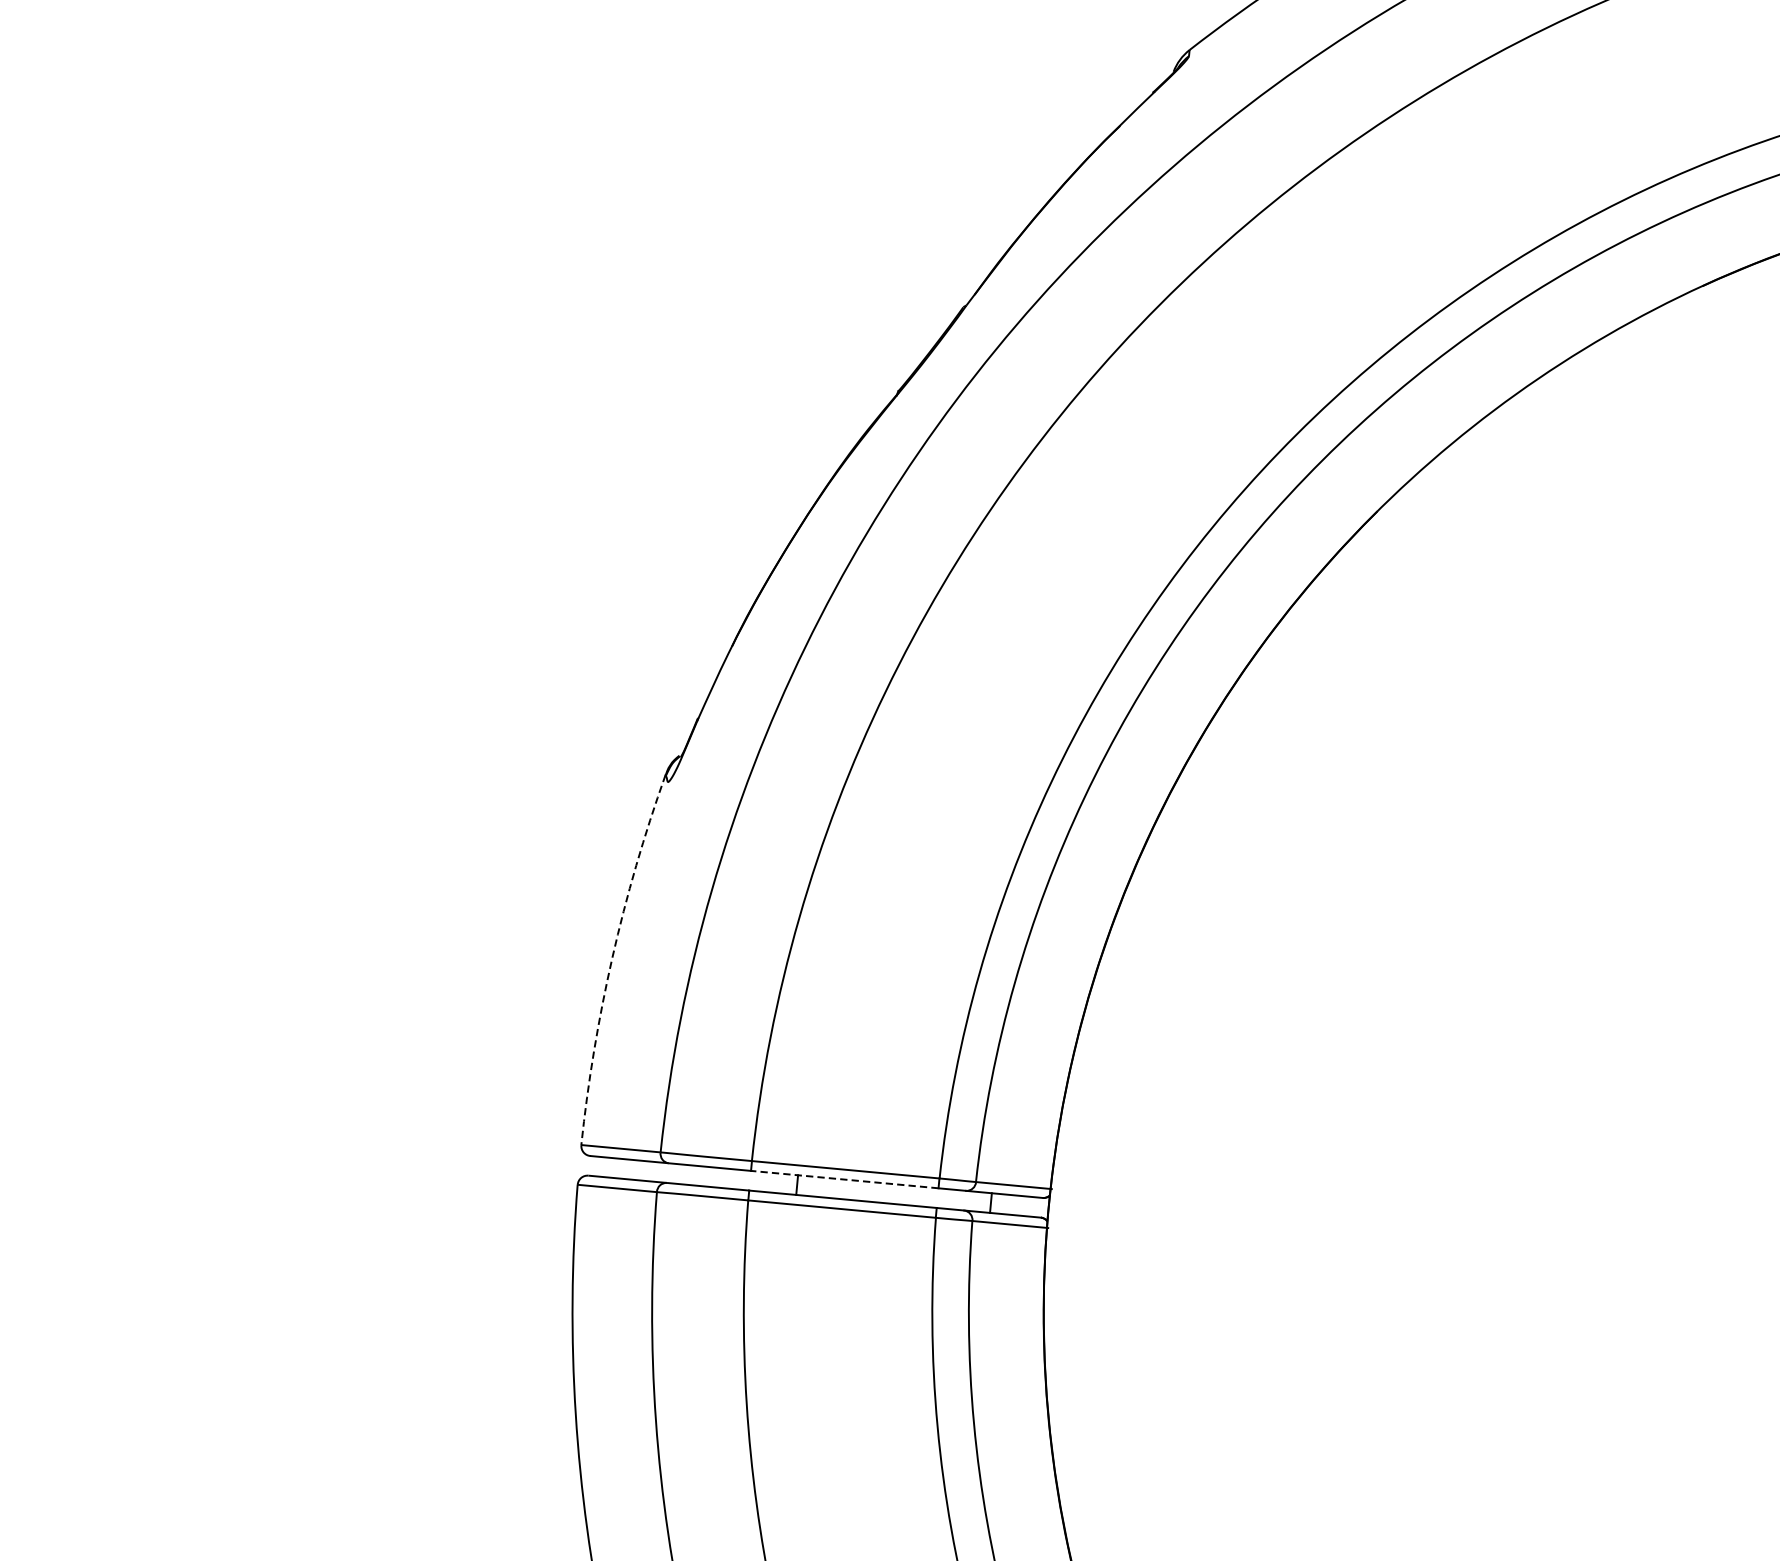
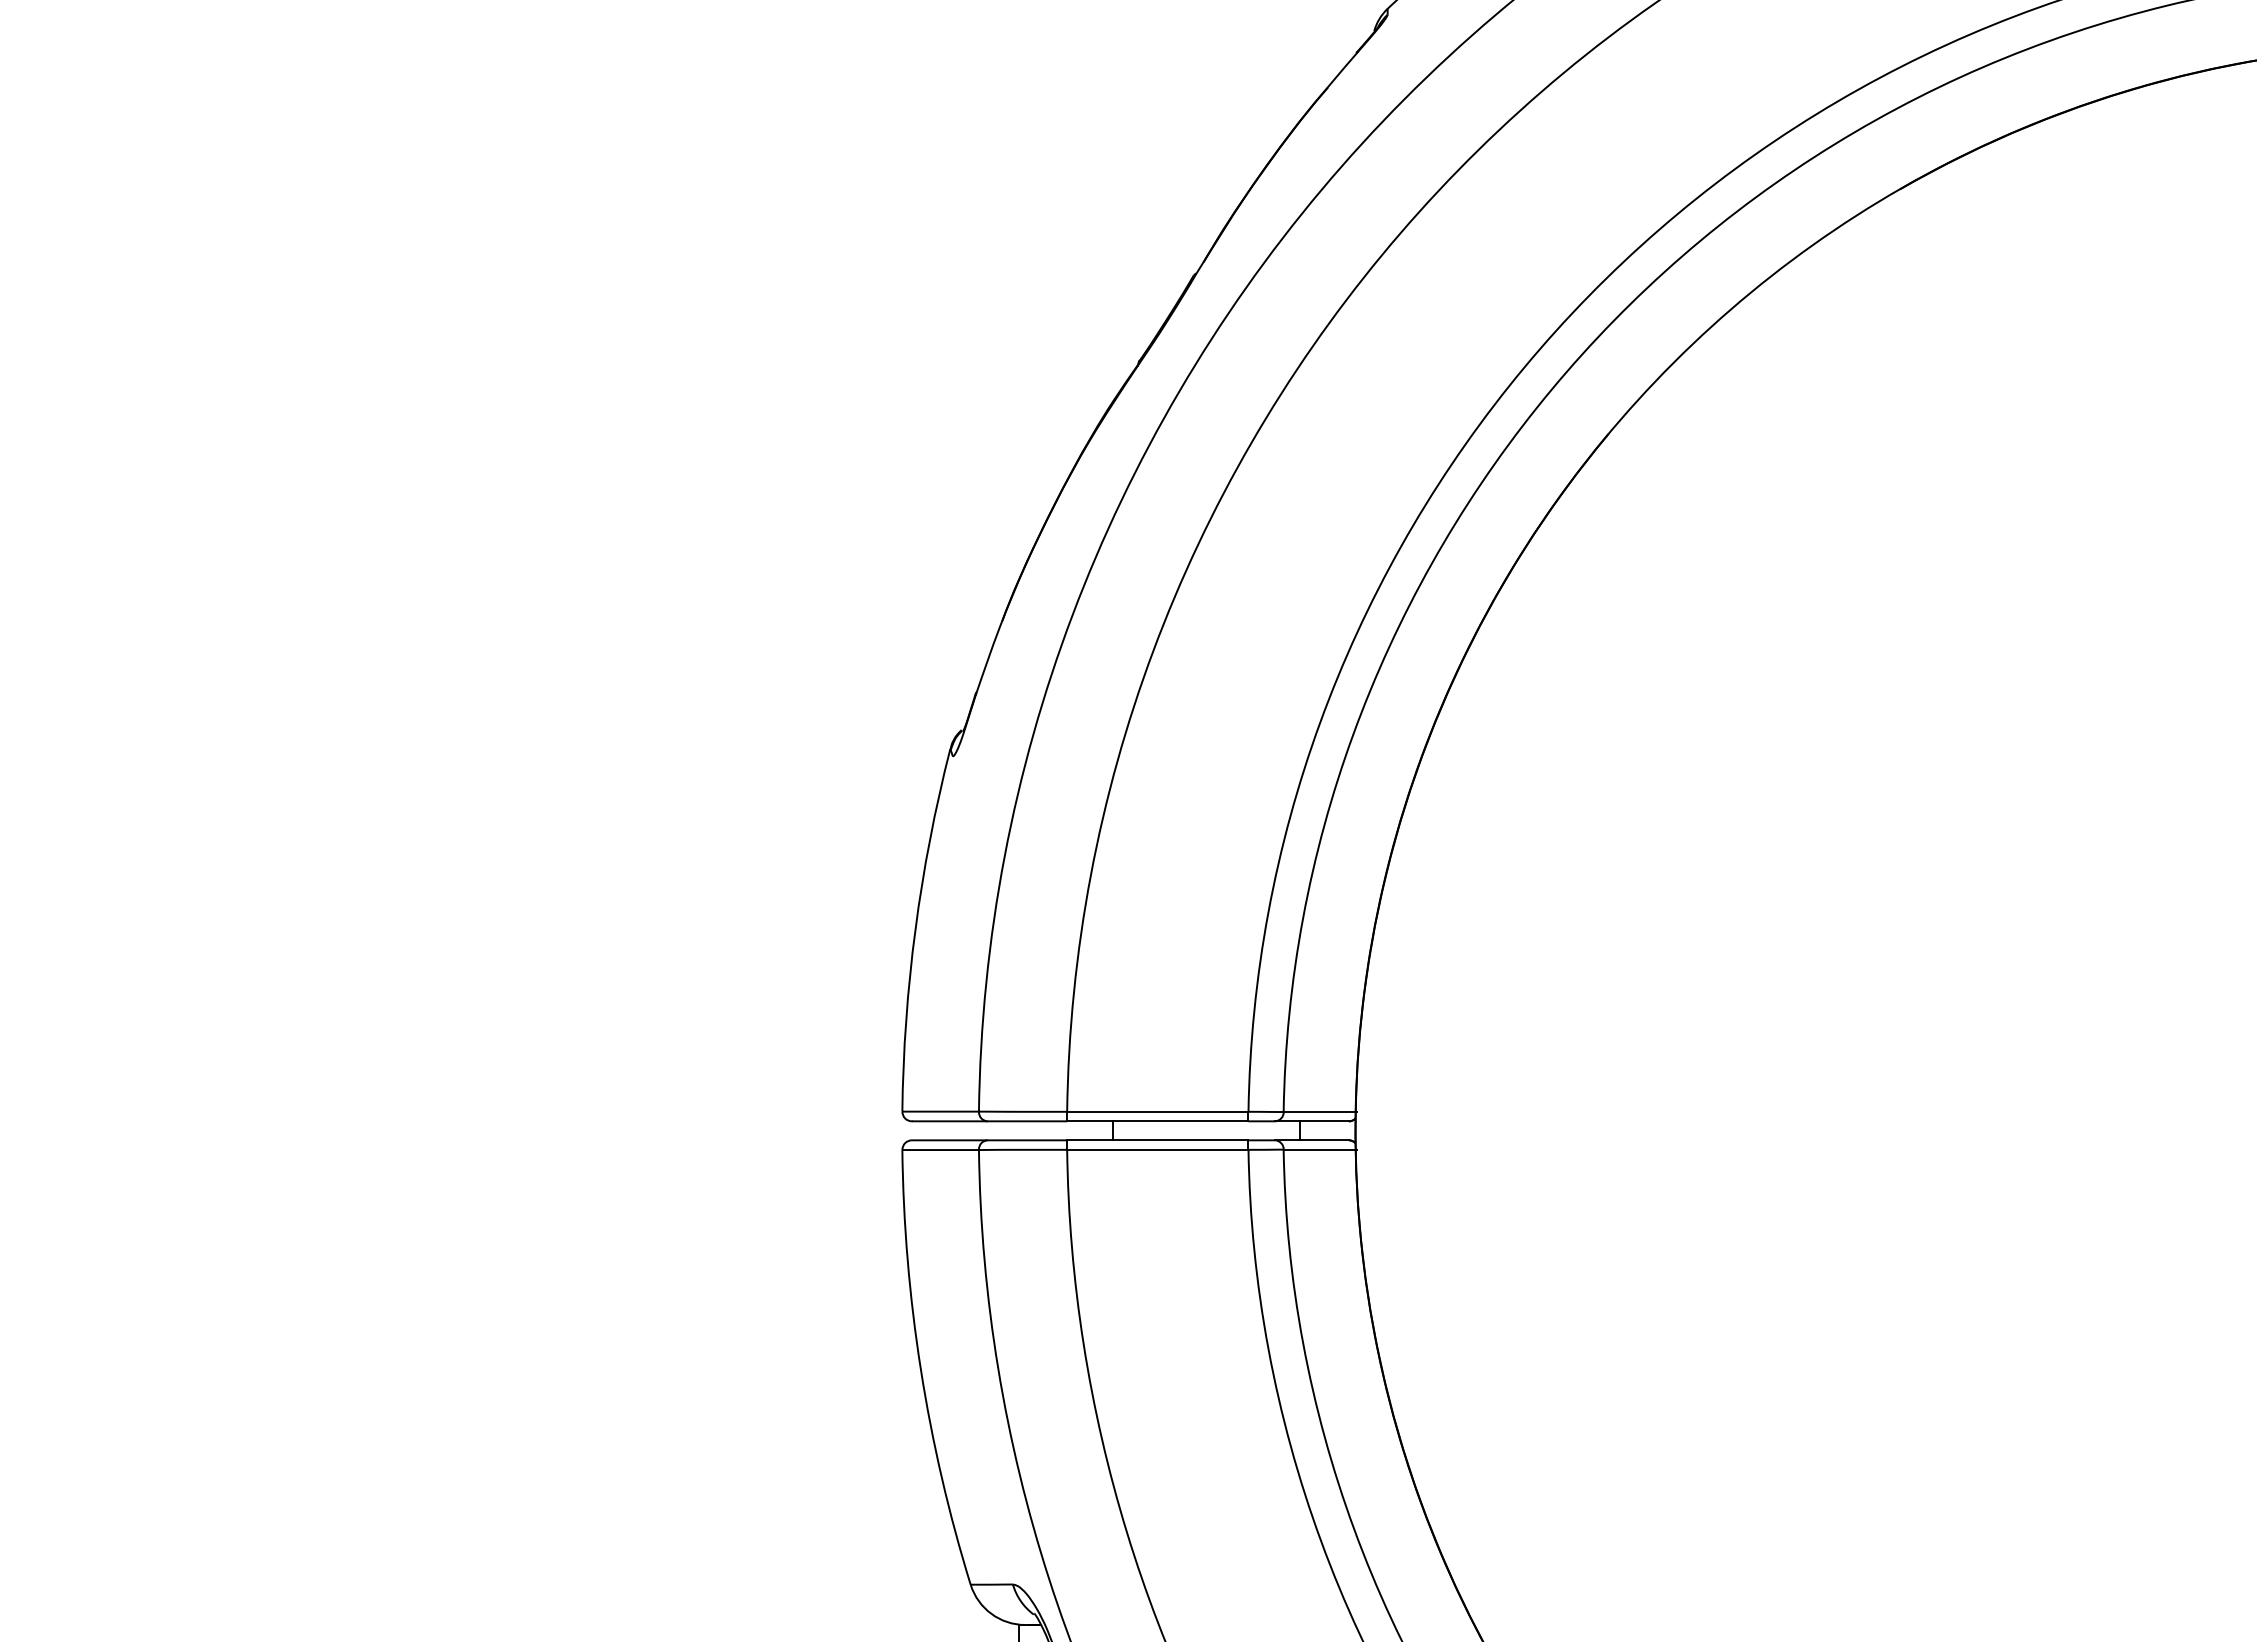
arc: (612, 957) -> (915, 929), dashed -> solid
line: (844, 1179) -> (1157, 1121), dashed -> solid

